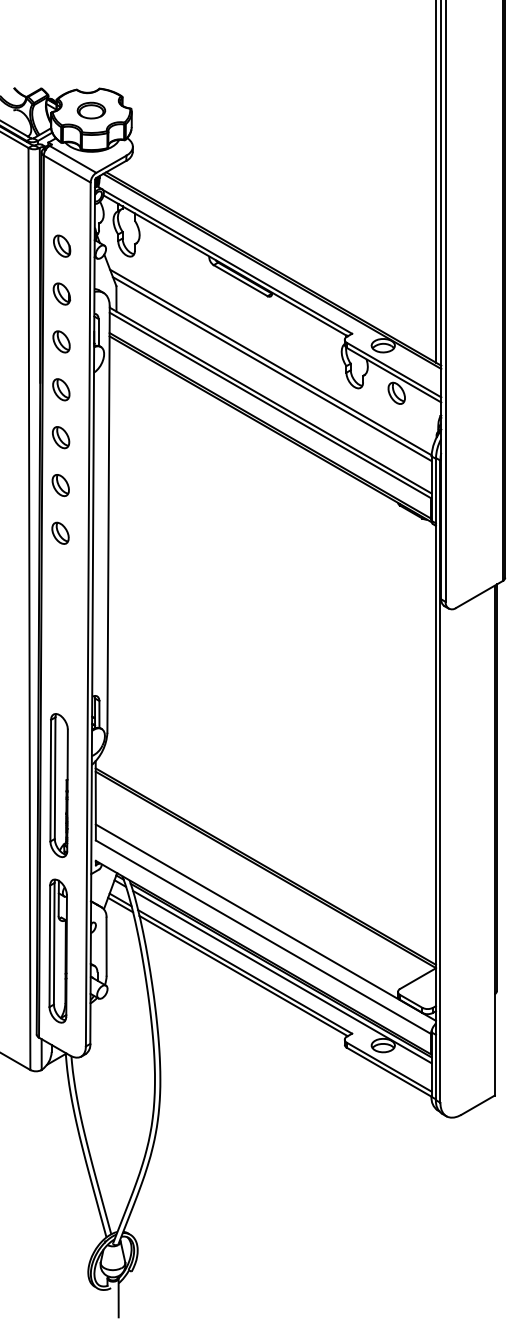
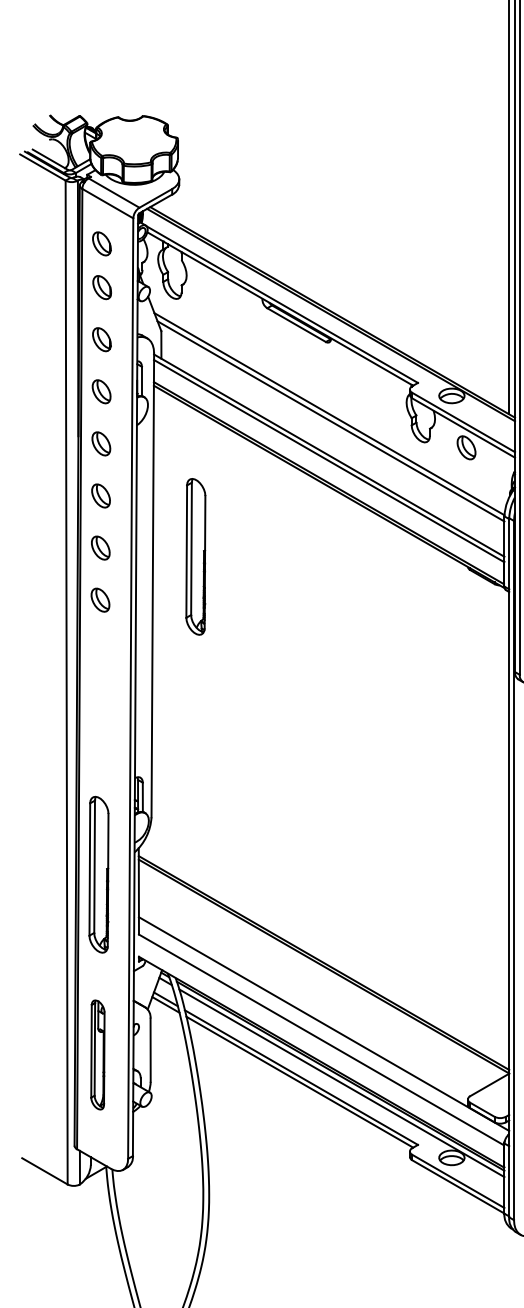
part: (91, 110) -> (134, 139), removed
part: (61, 205) -> (101, 243), added
part: (147, 493) -> (195, 556), added
part: (57, 950) -> (97, 1054), size x0.7

